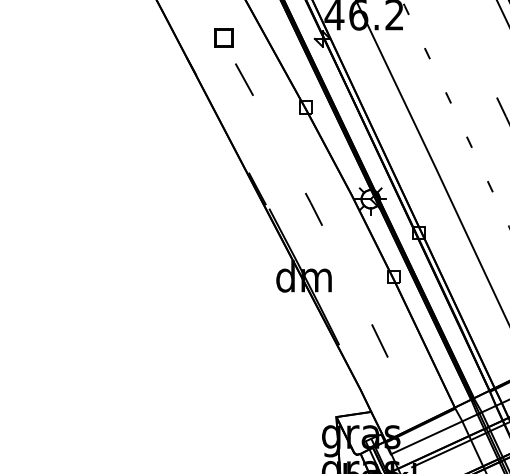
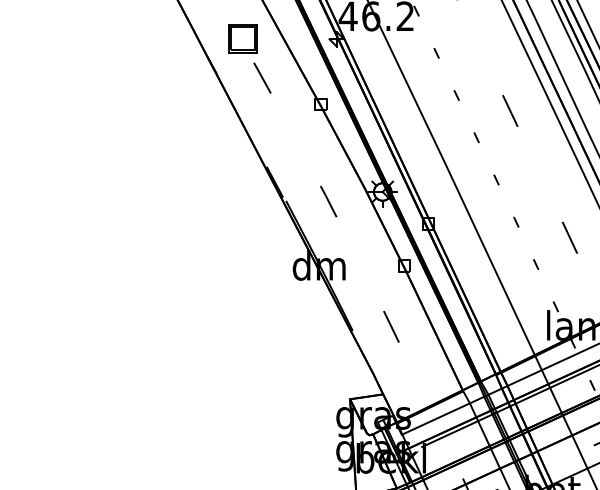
part: (223, 38) -> (242, 38), size x1.6

